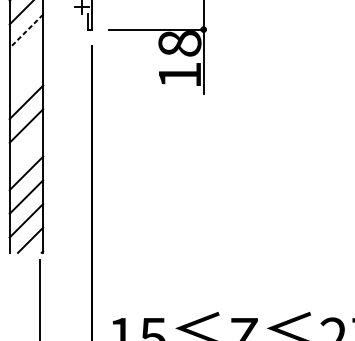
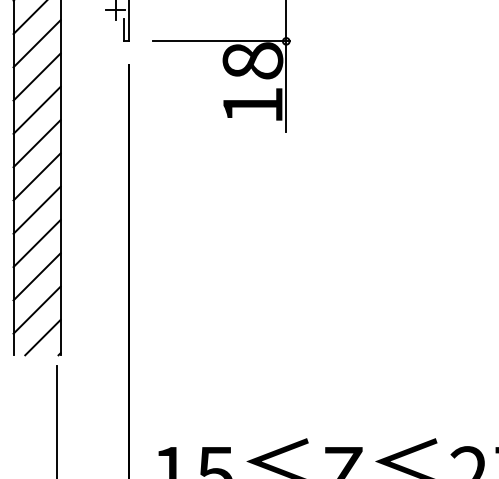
line: (26, 31) -> (36, 44), dashed -> solid
line: (26, 54) -> (36, 76), added
line: (26, 78) -> (36, 109), added
line: (26, 149) -> (36, 209), added

